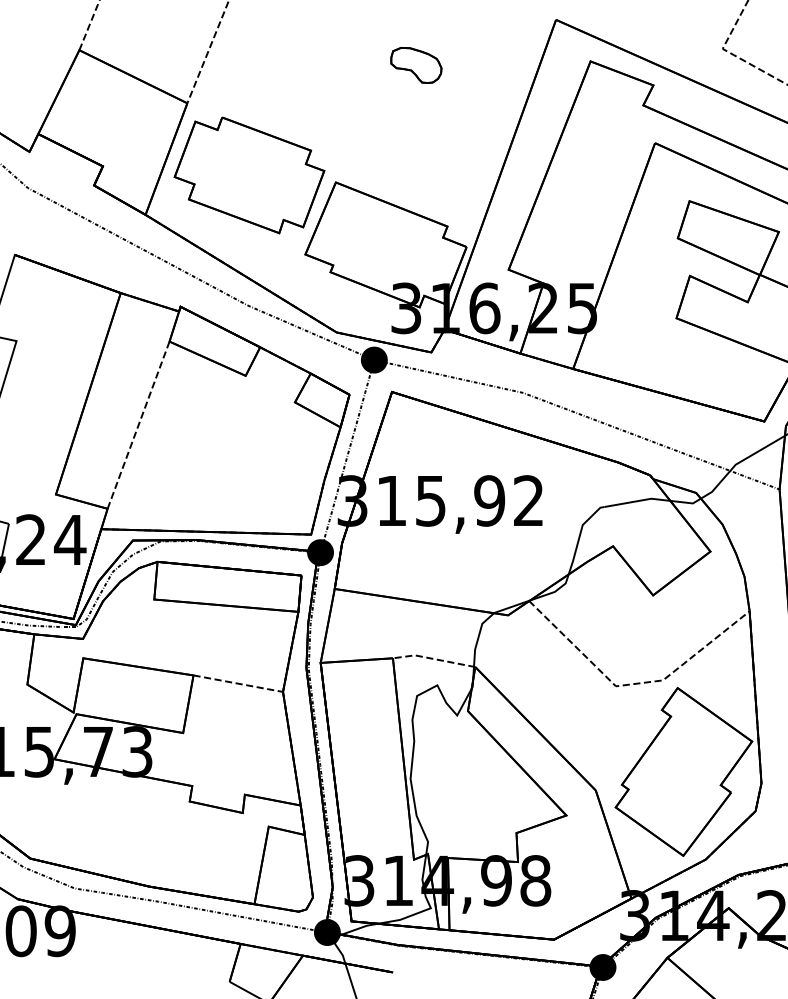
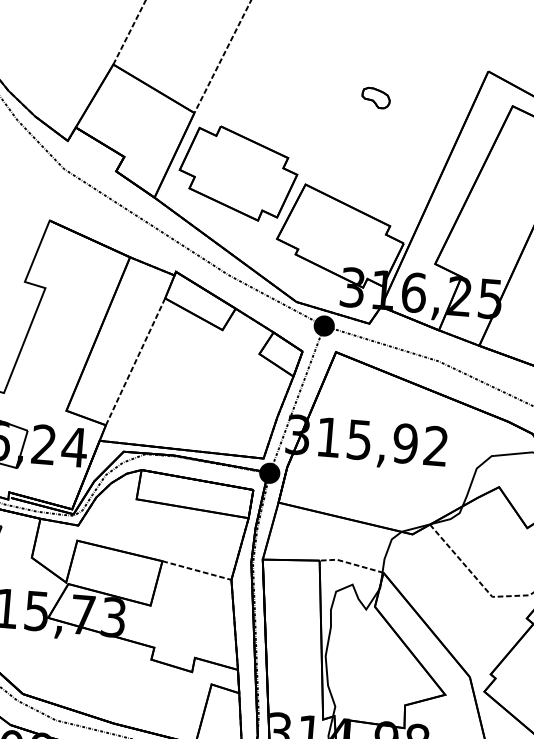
part: (416, 65) -> (376, 98), size x0.7

